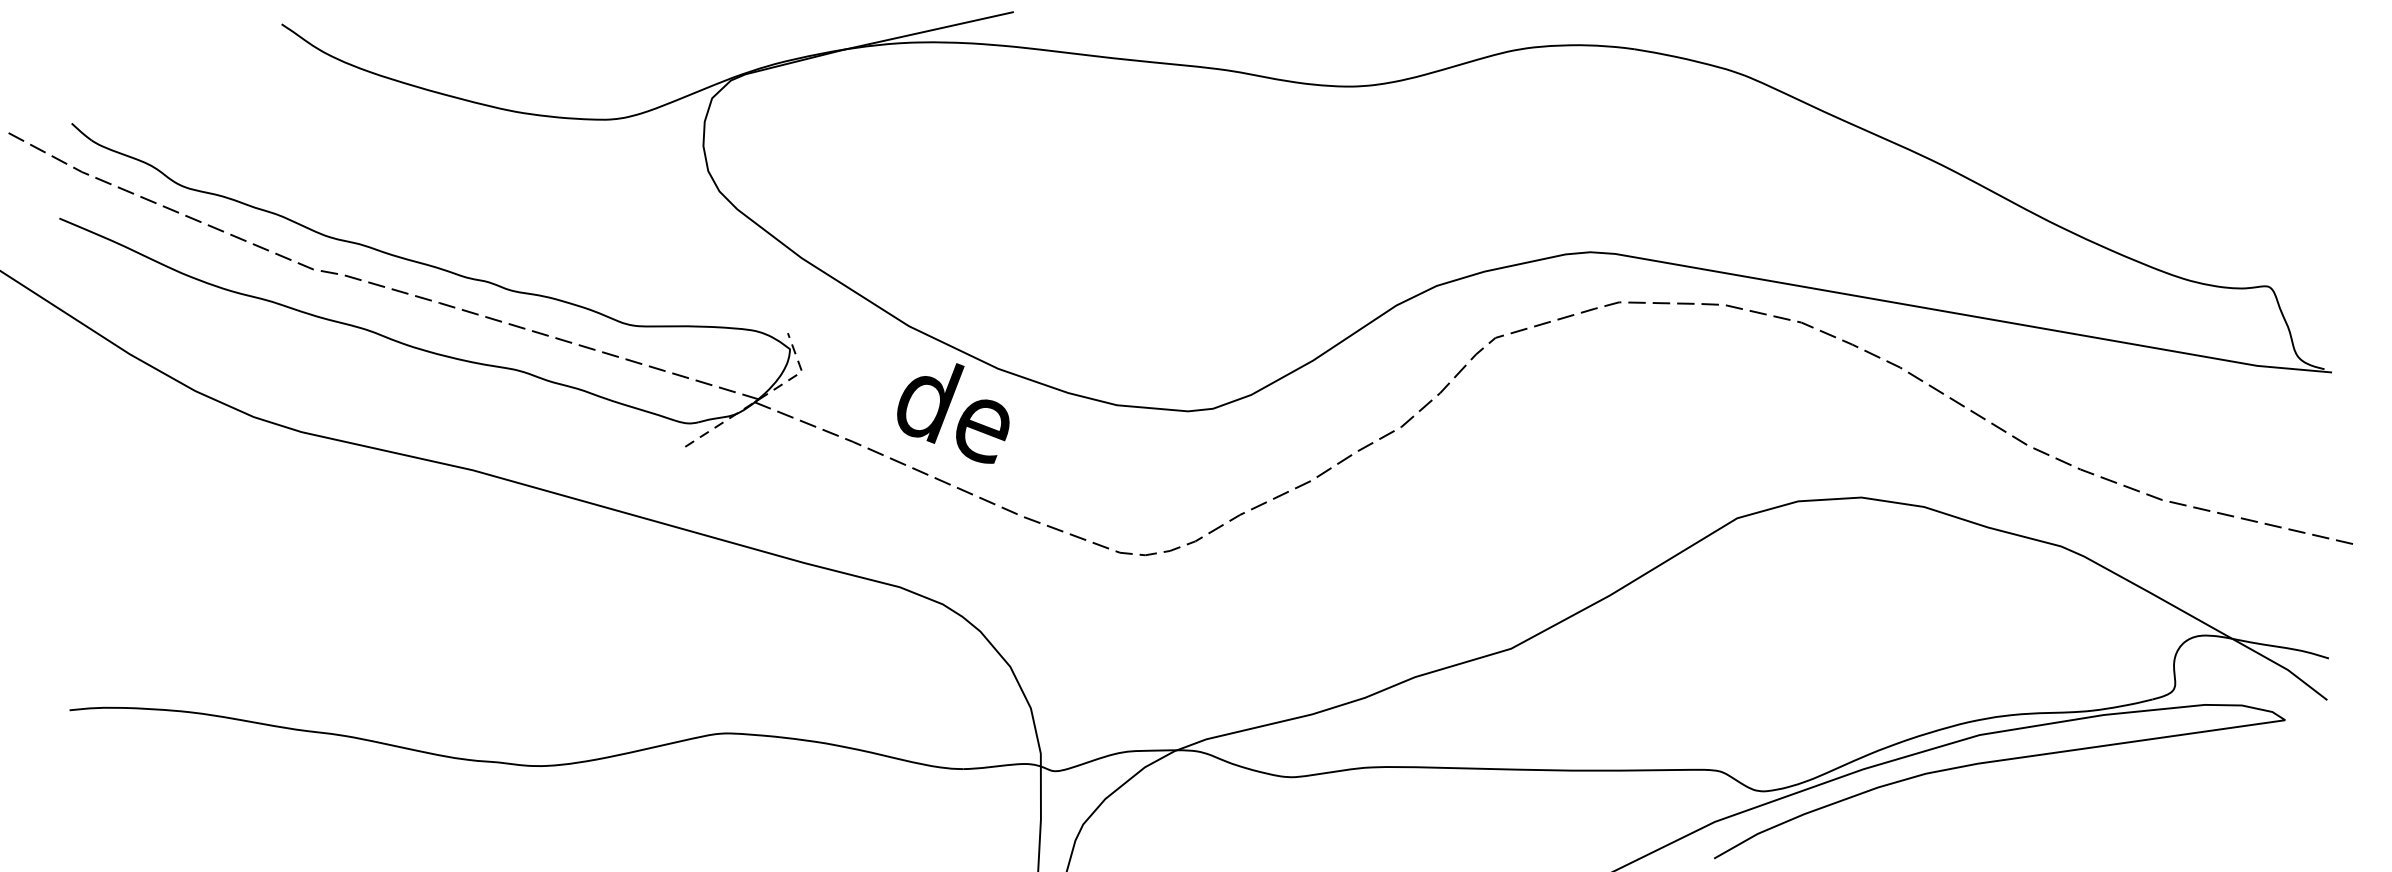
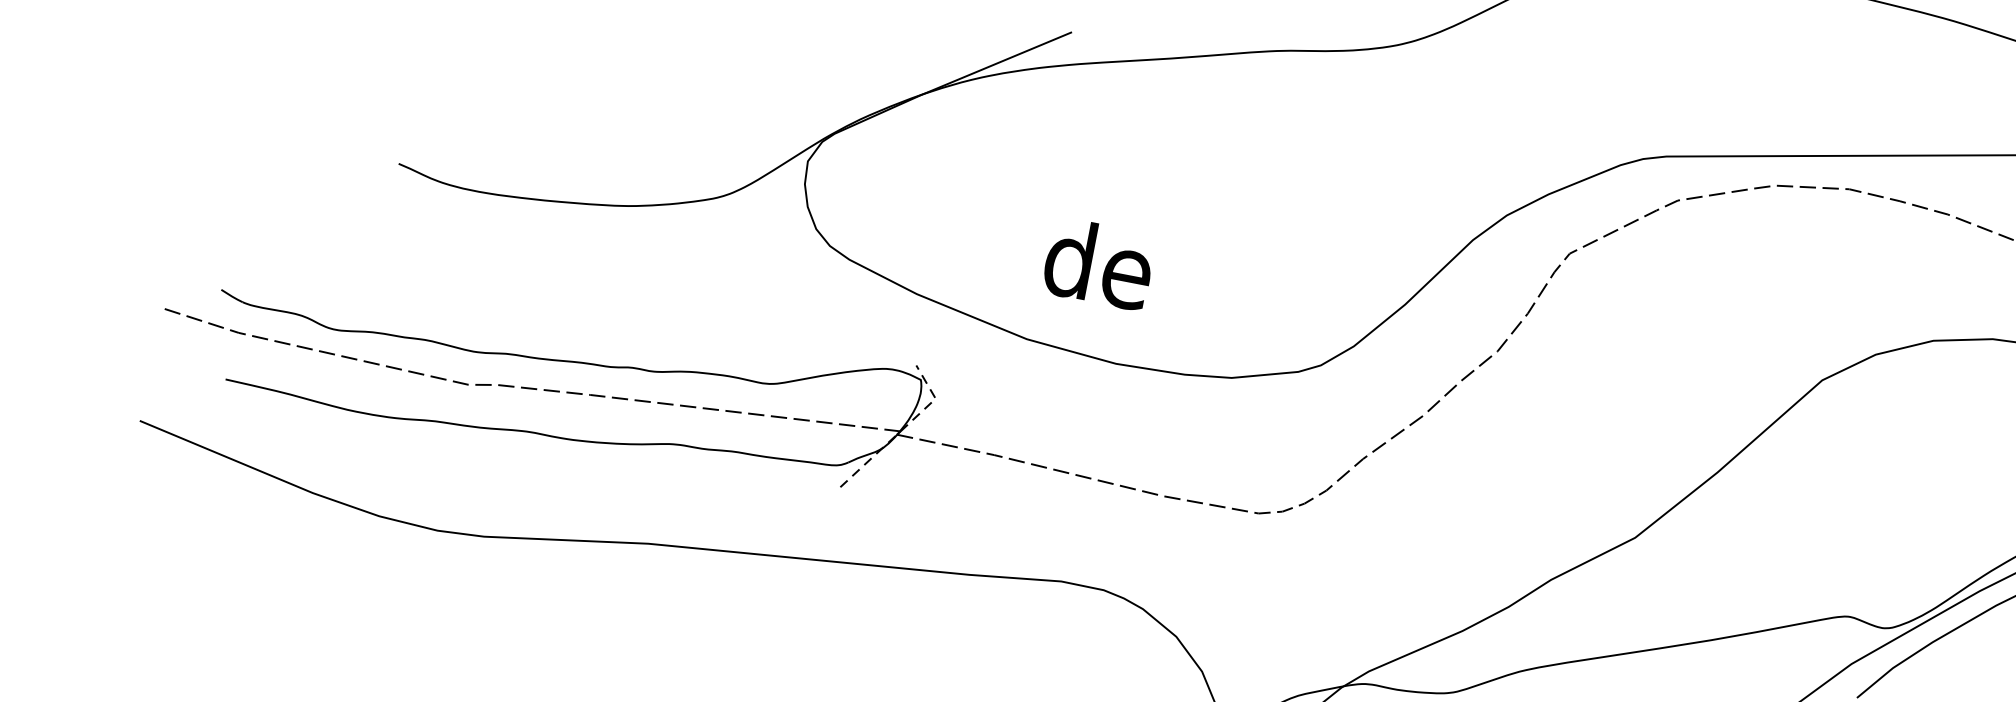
text: (953, 413) -> (1096, 269), moved

